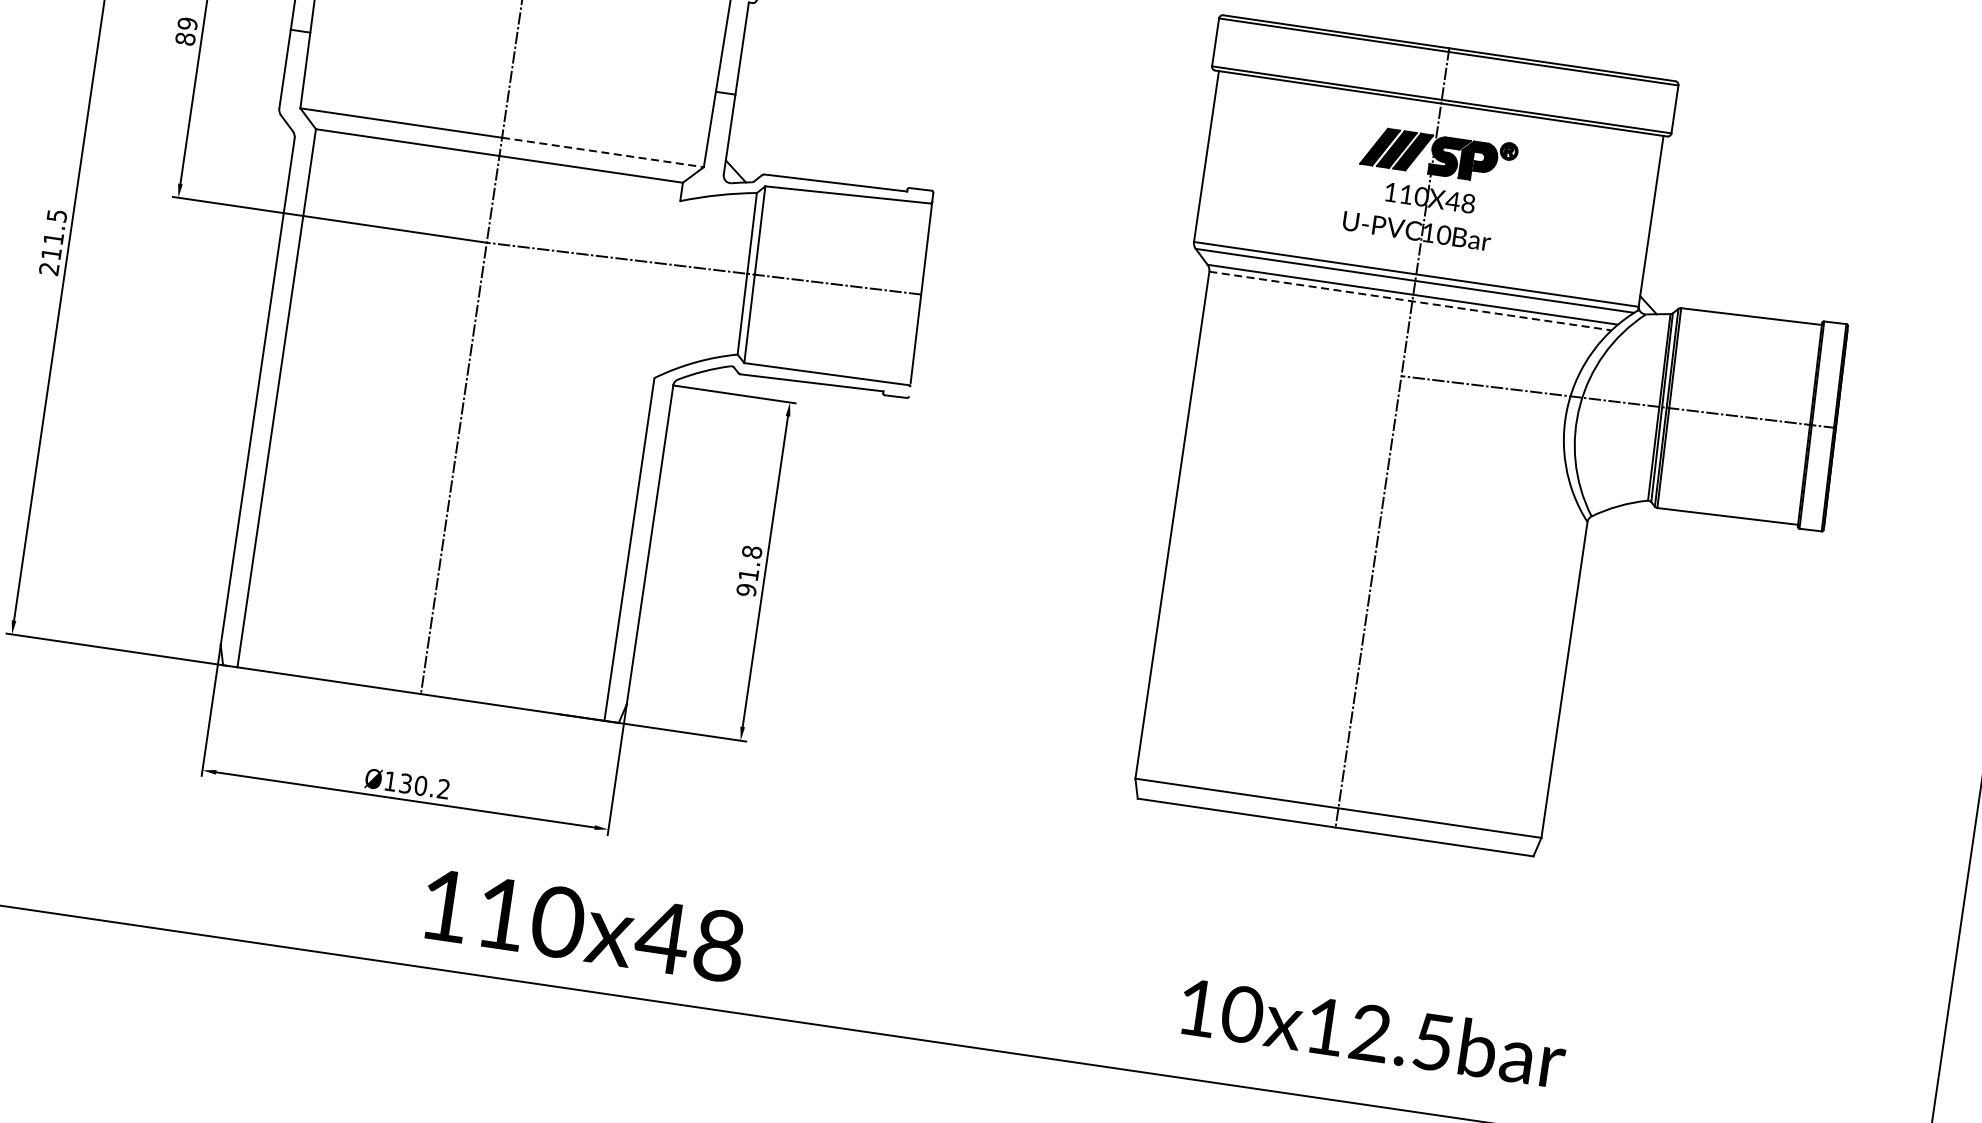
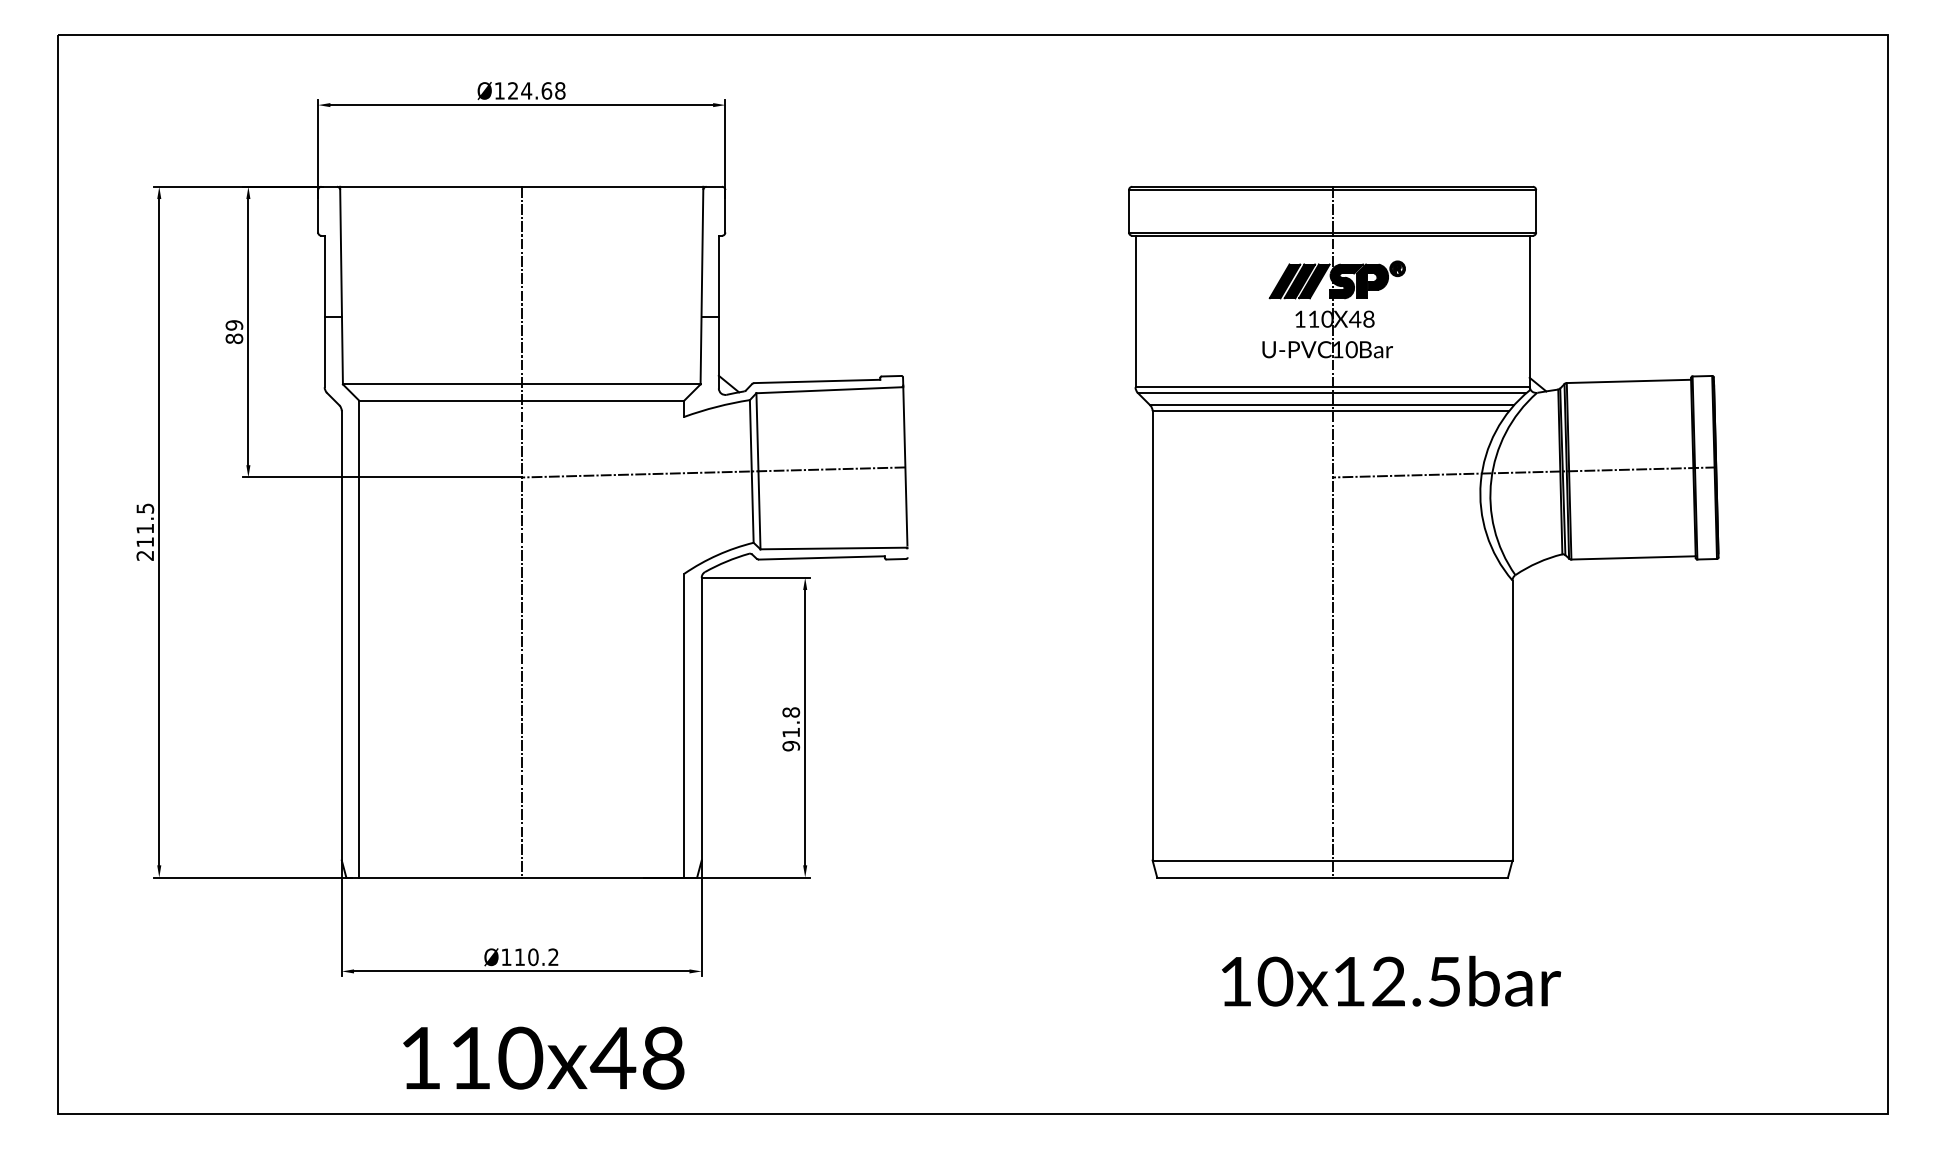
line: (603, 152) -> (611, 384), dashed -> solid
line: (1411, 301) -> (1331, 411), dashed -> solid
text: (405, 783) -> (519, 957), Ø130.2 -> Ø110.2
text: (583, 925) -> (543, 1057), moved
text: (1373, 1032) -> (1391, 980), moved

